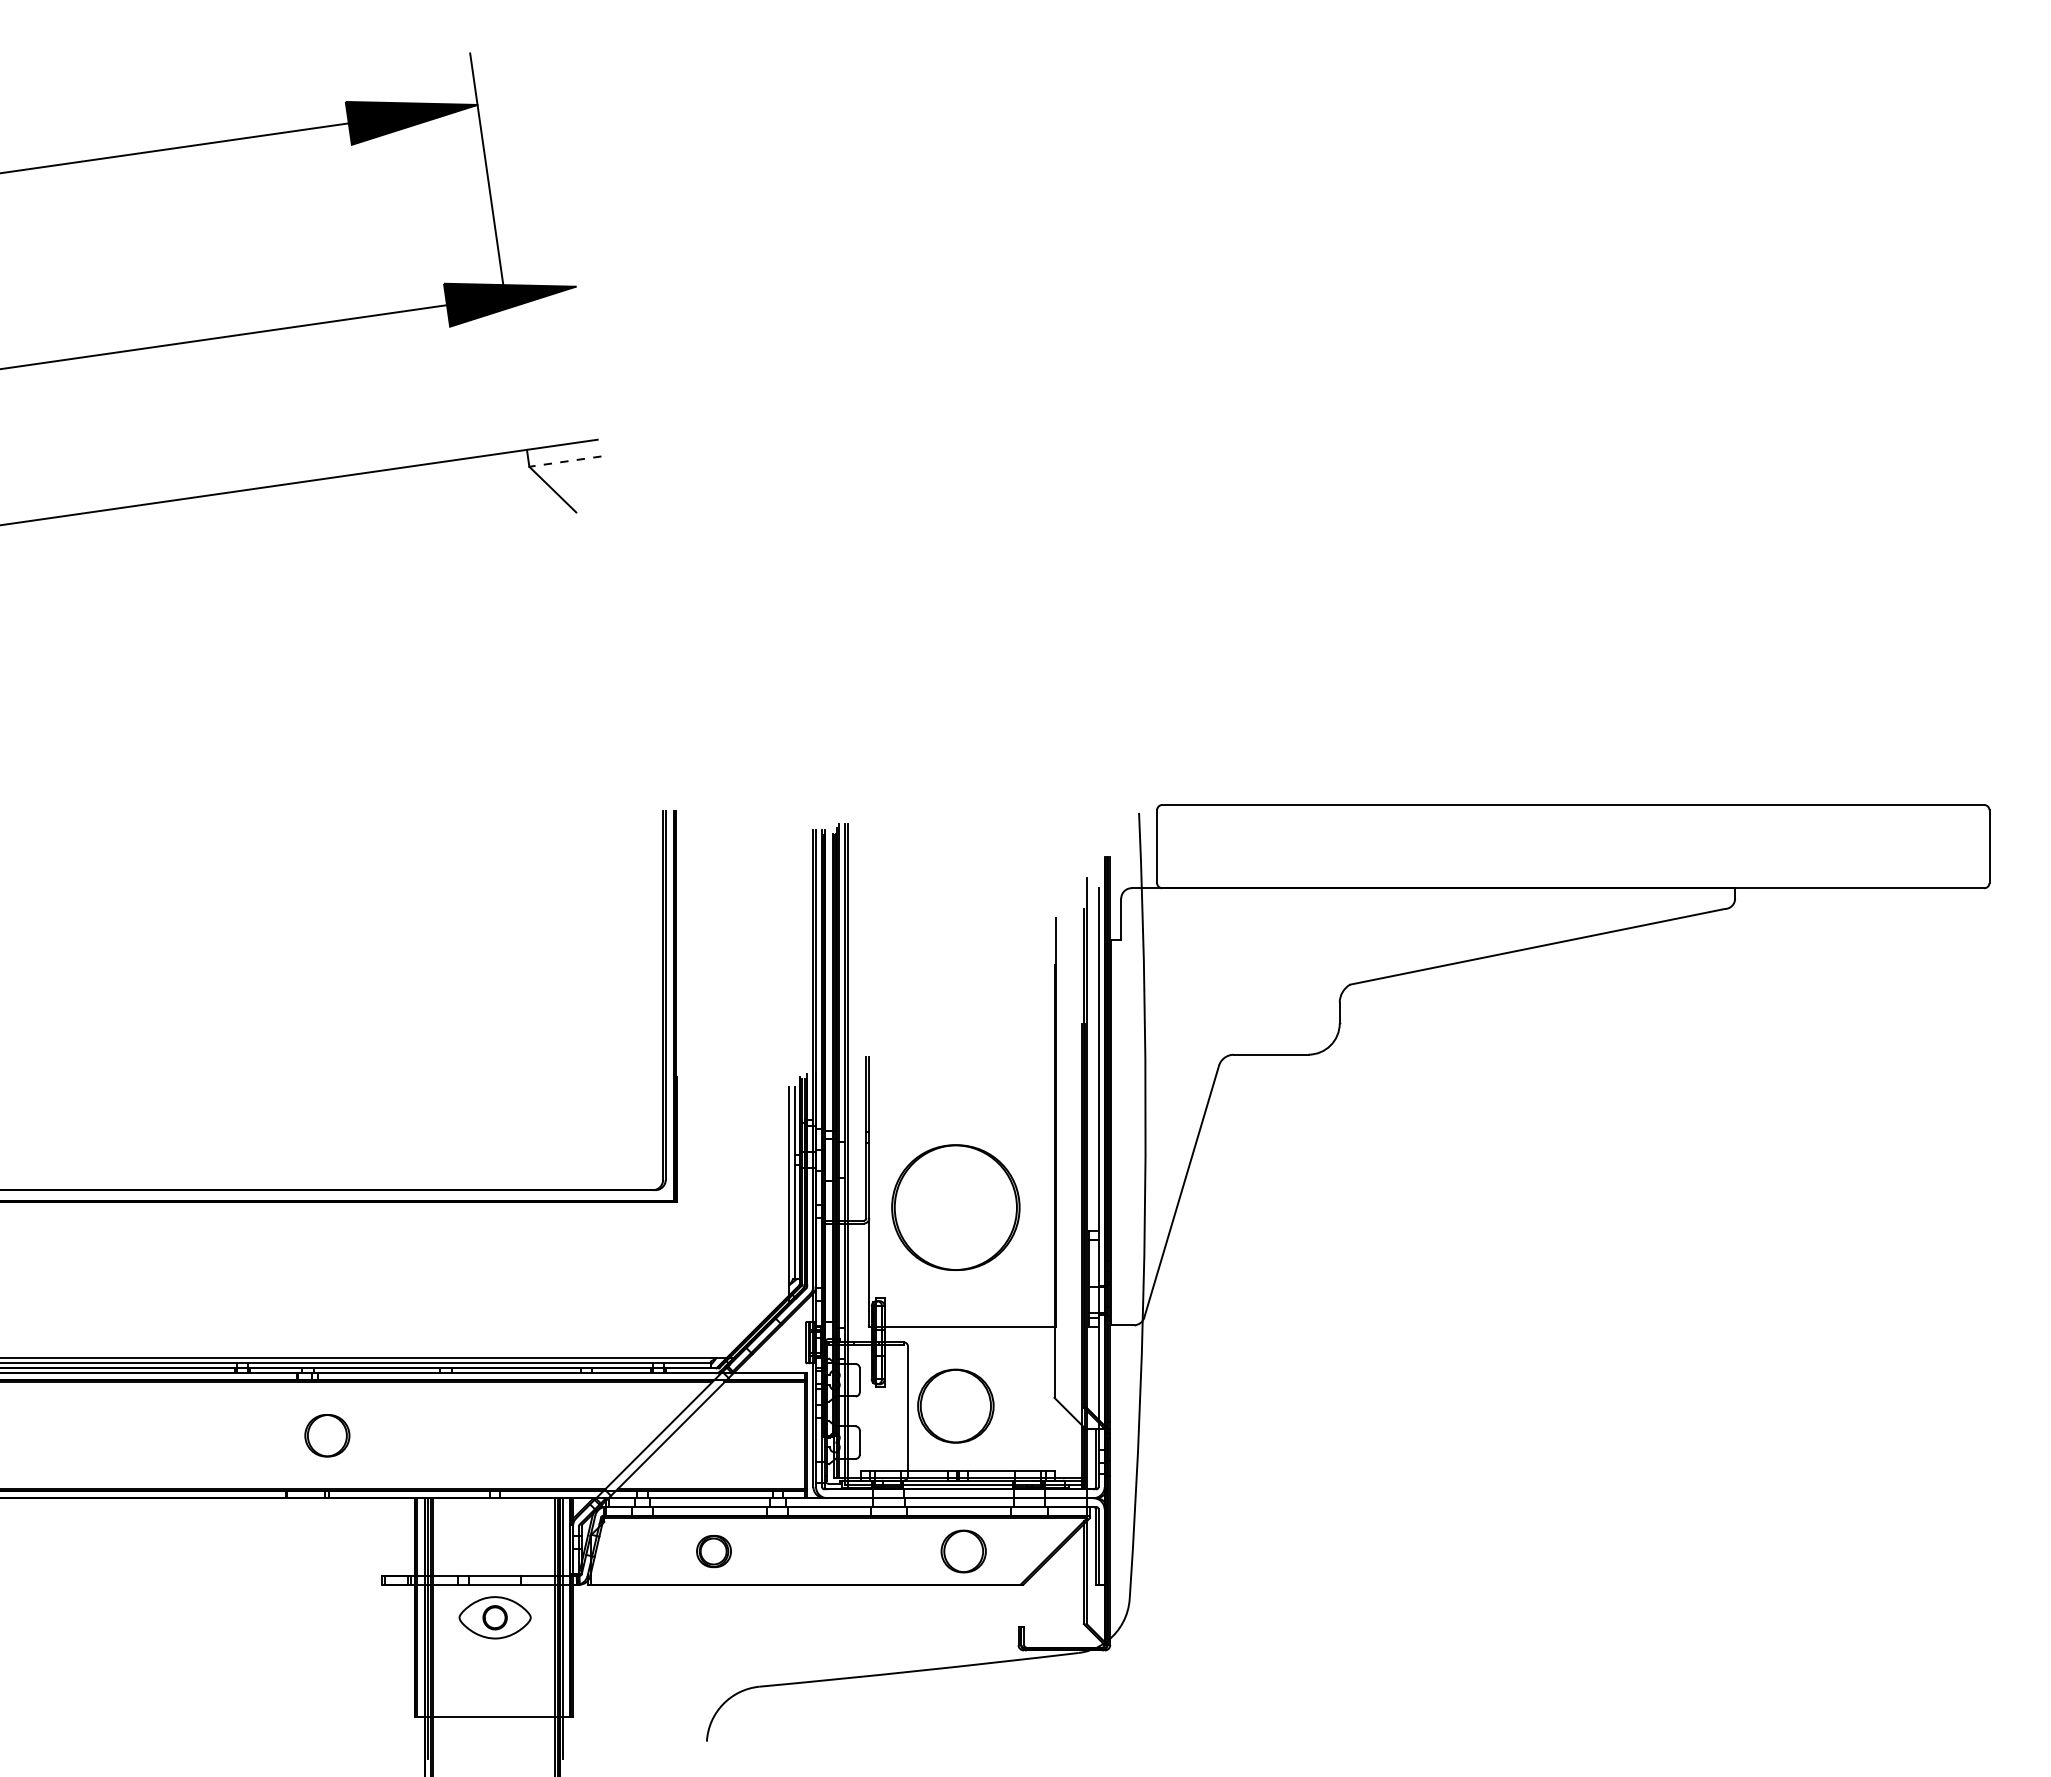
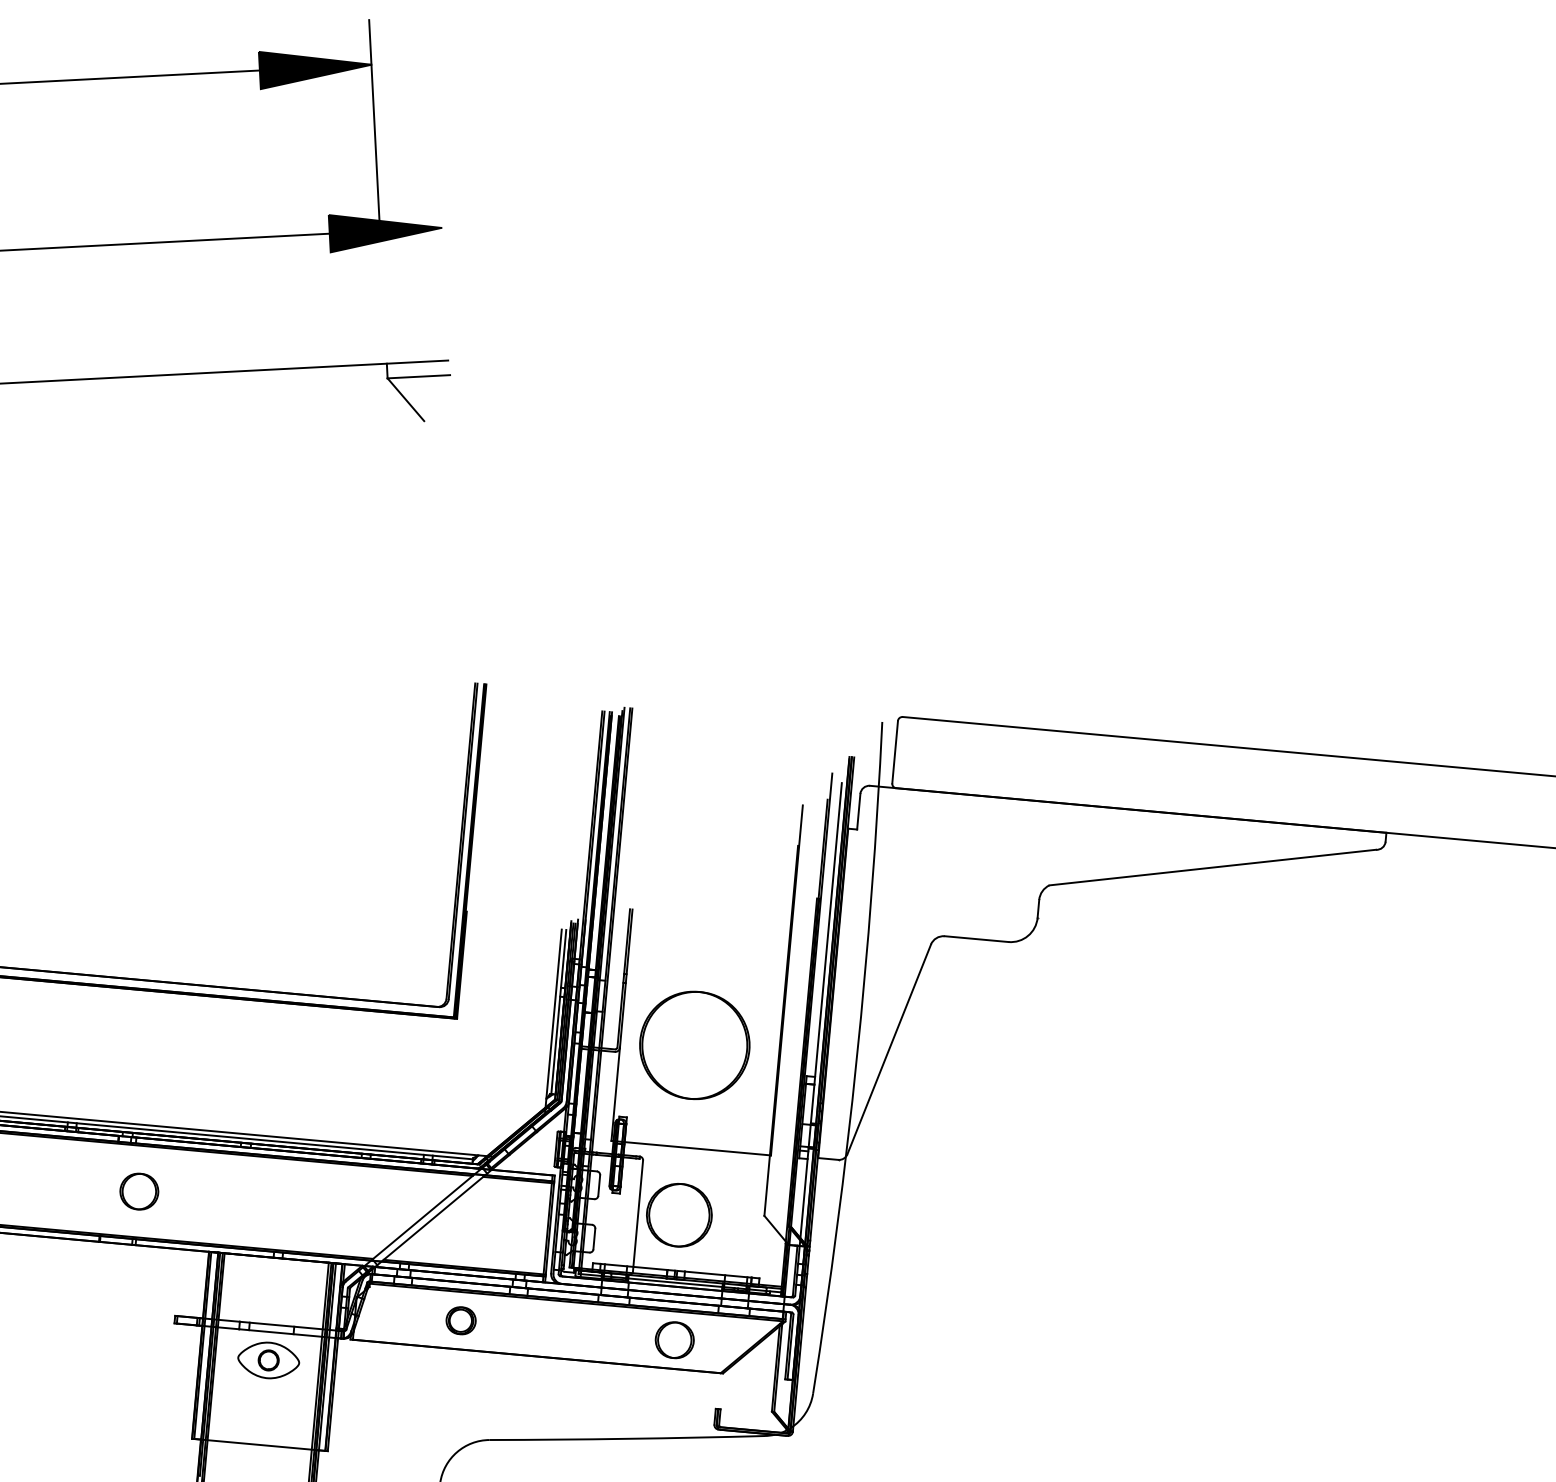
line: (564, 461) -> (418, 376), dashed -> solid

